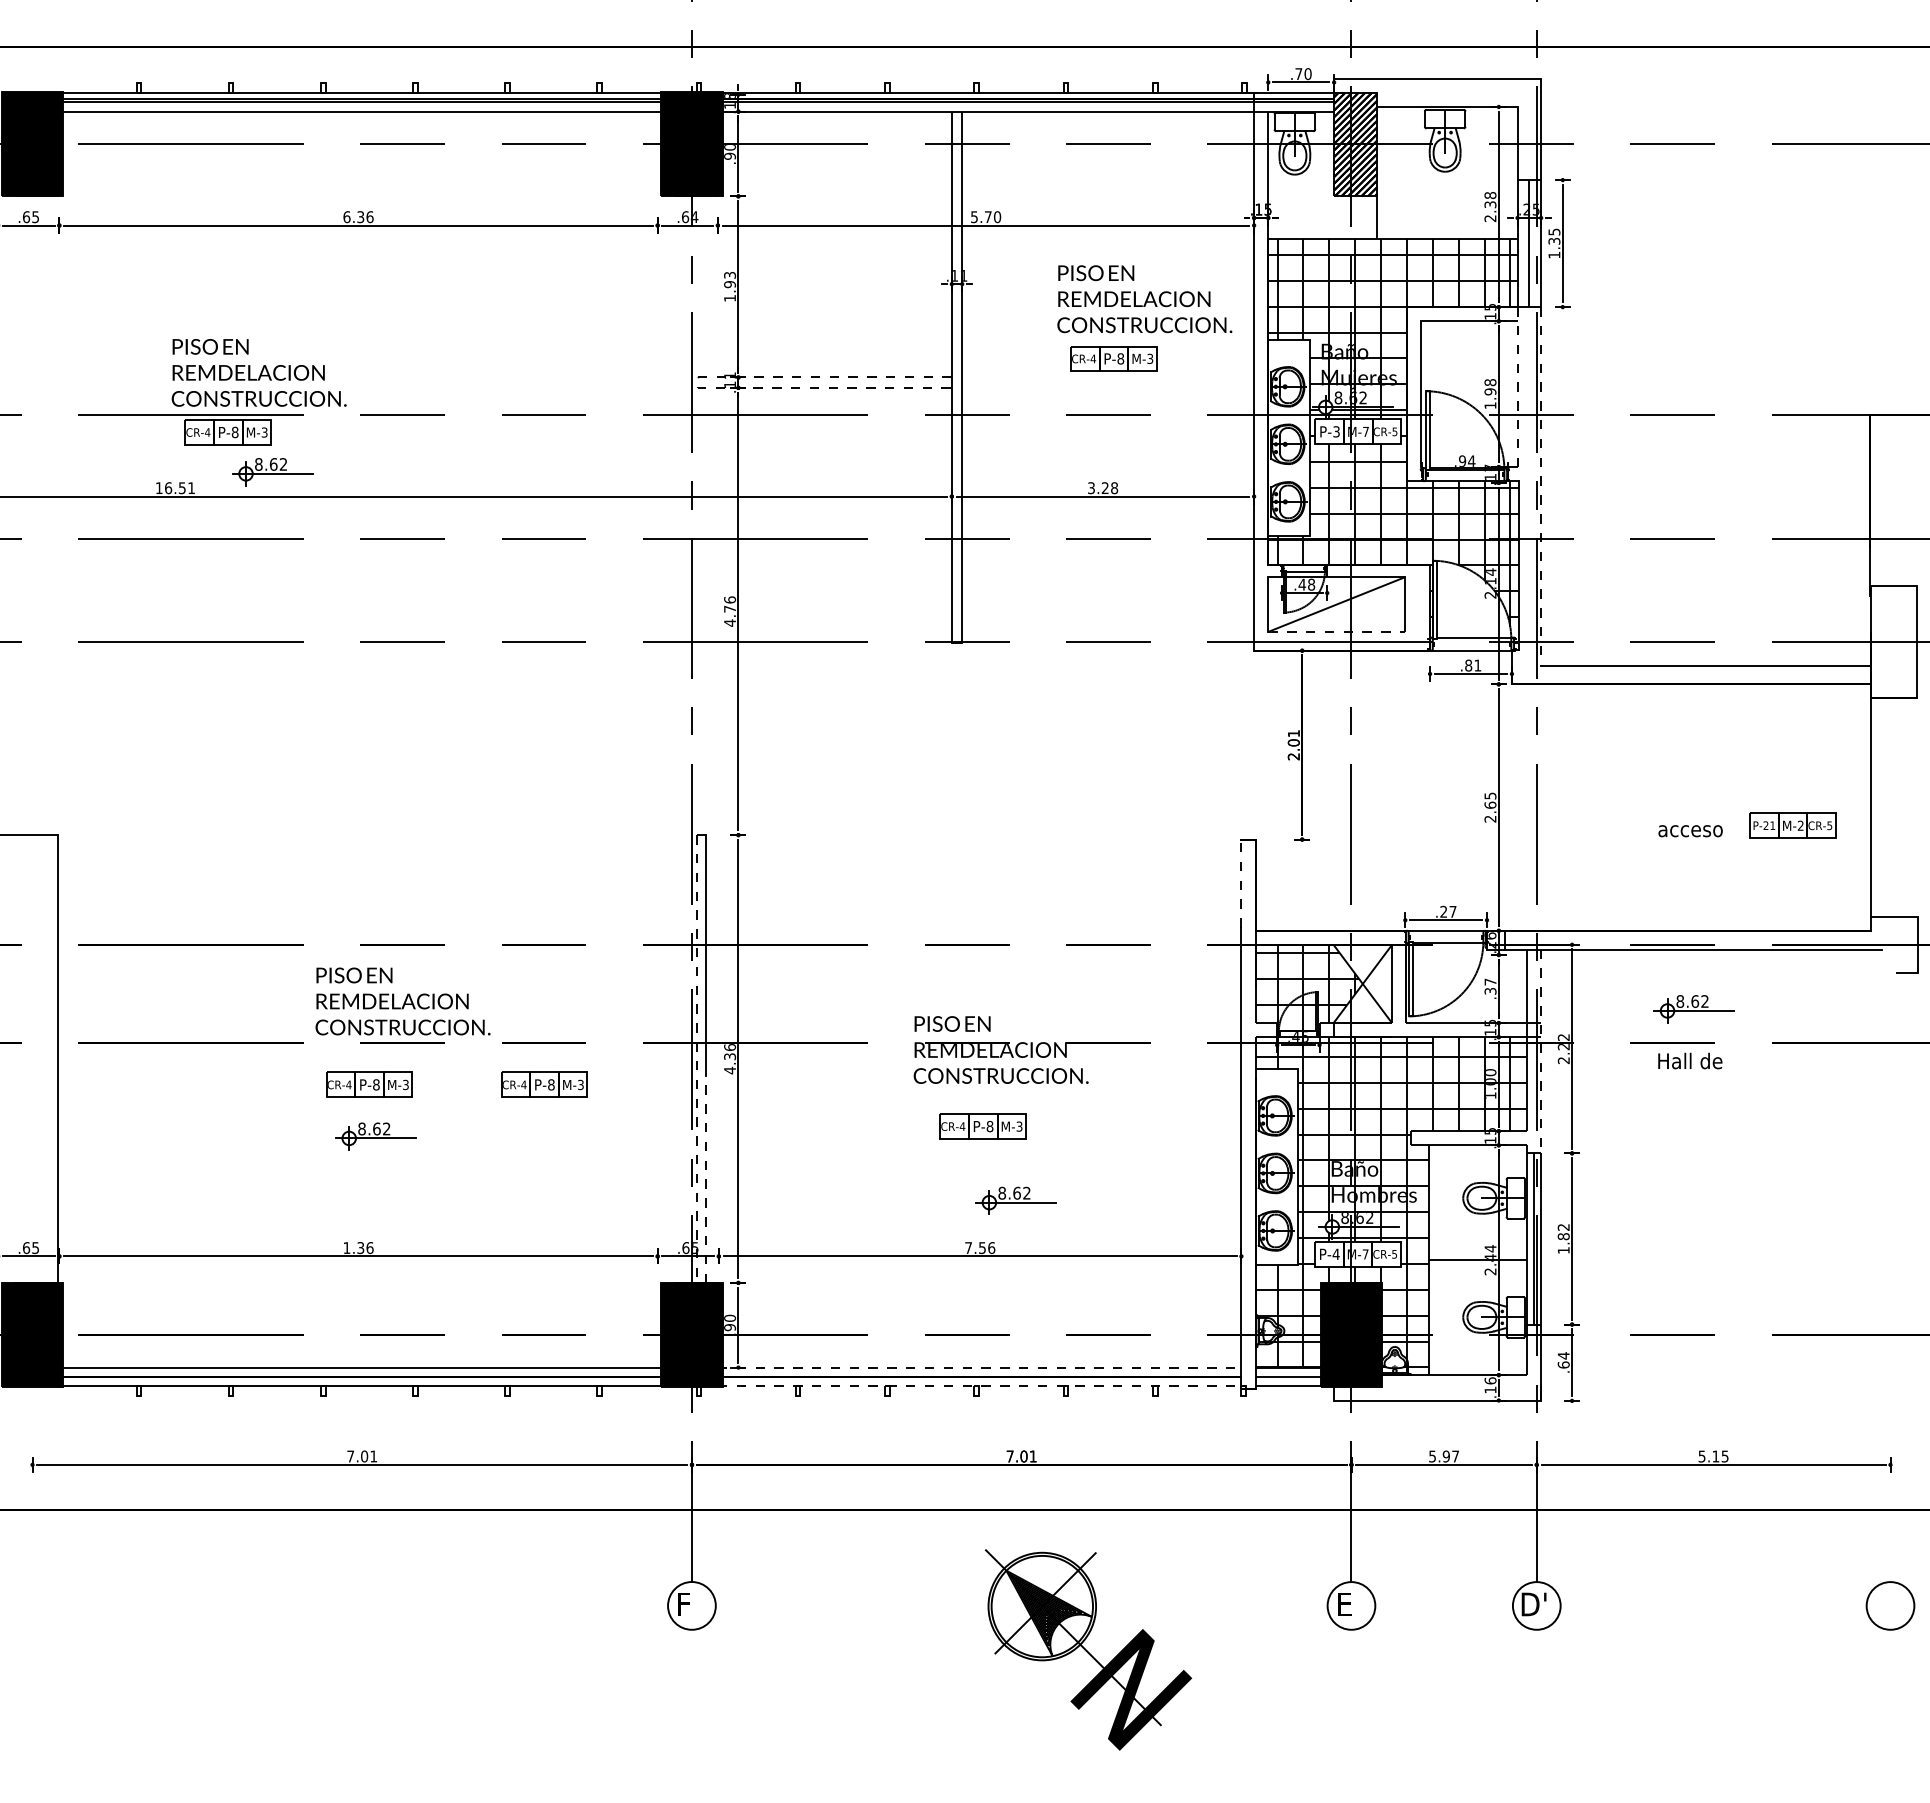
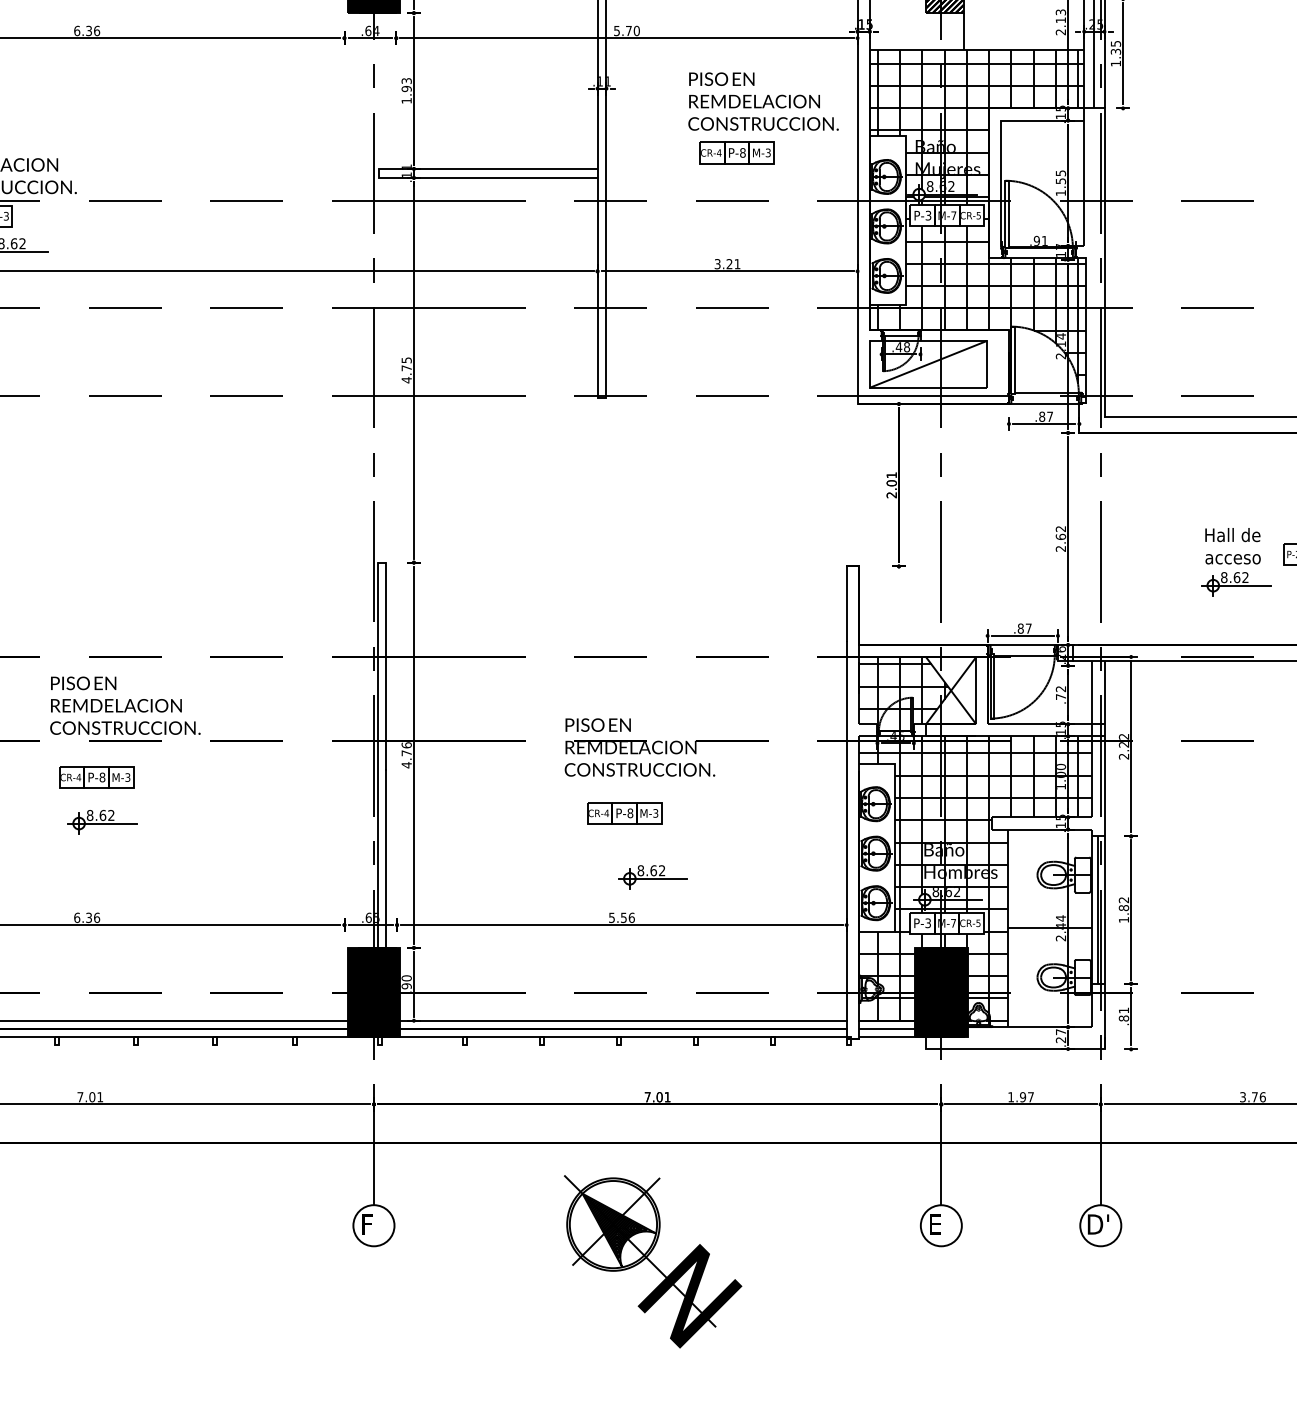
text: (1490, 200) -> (1060, 16), 2.38 -> 2.13
line: (697, 383) -> (378, 174), dashed -> solid
text: (1490, 387) -> (1060, 177), 1.98 -> 1.55
line: (1517, 387) -> (1084, 177), dashed -> solid
text: (1471, 460) -> (1044, 240), .94 -> .91
line: (1541, 486) -> (1104, 262), dashed -> solid
text: (1114, 488) -> (737, 264), 3.28 -> 3.21
text: (730, 599) -> (407, 359), 4.76 -> 4.75
line: (1336, 631) -> (928, 387), dashed -> solid
text: (1477, 665) -> (1049, 416), .81 -> .87
text: (1490, 795) -> (1060, 528), 2.65 -> 2.62
line: (1241, 883) -> (846, 604), dashed -> solid
text: (1443, 911) -> (1020, 628), .27 -> .87
text: (1490, 986) -> (1060, 692), .37 -> .72
part: (1693, 1009) -> (1235, 584), moved
line: (1541, 1051) -> (1104, 748), dashed -> solid
text: (730, 1056) -> (407, 753), 4.36 -> 4.76
line: (696, 1059) -> (377, 755), dashed -> solid
text: (1690, 1060) -> (1233, 534), moved
part: (544, 1084) -> (247, 777), removed
line: (706, 1178) -> (386, 858), dashed -> solid
text: (346, 1248) -> (76, 918), 1.36 -> 6.36
text: (968, 1248) -> (611, 918), 7.56 -> 5.56
text: (1335, 1254) -> (927, 923), P-4 -> P-3
text: (1563, 1360) -> (1123, 1014), .64 -> .81
line: (979, 1367) -> (621, 1020), dashed -> solid
text: (1490, 1385) -> (1060, 1036), .16 -> .27
line: (979, 1386) -> (621, 1036), dashed -> solid
text: (1432, 1456) -> (1011, 1097), 5.97 -> 1.97
text: (1713, 1456) -> (1252, 1097), 5.15 -> 3.76
part: (1088, 1649) -> (653, 1261), moved

